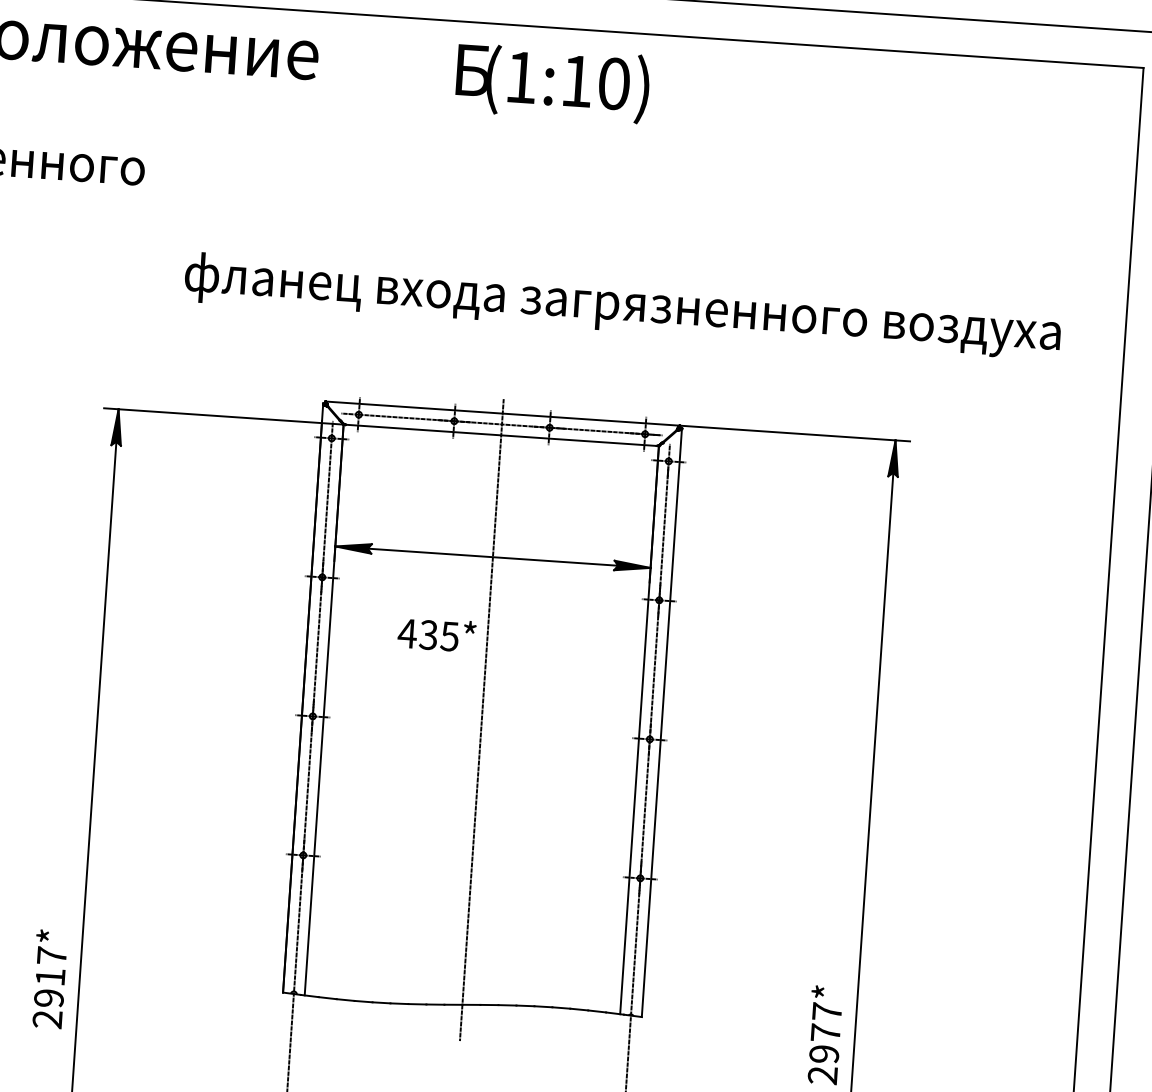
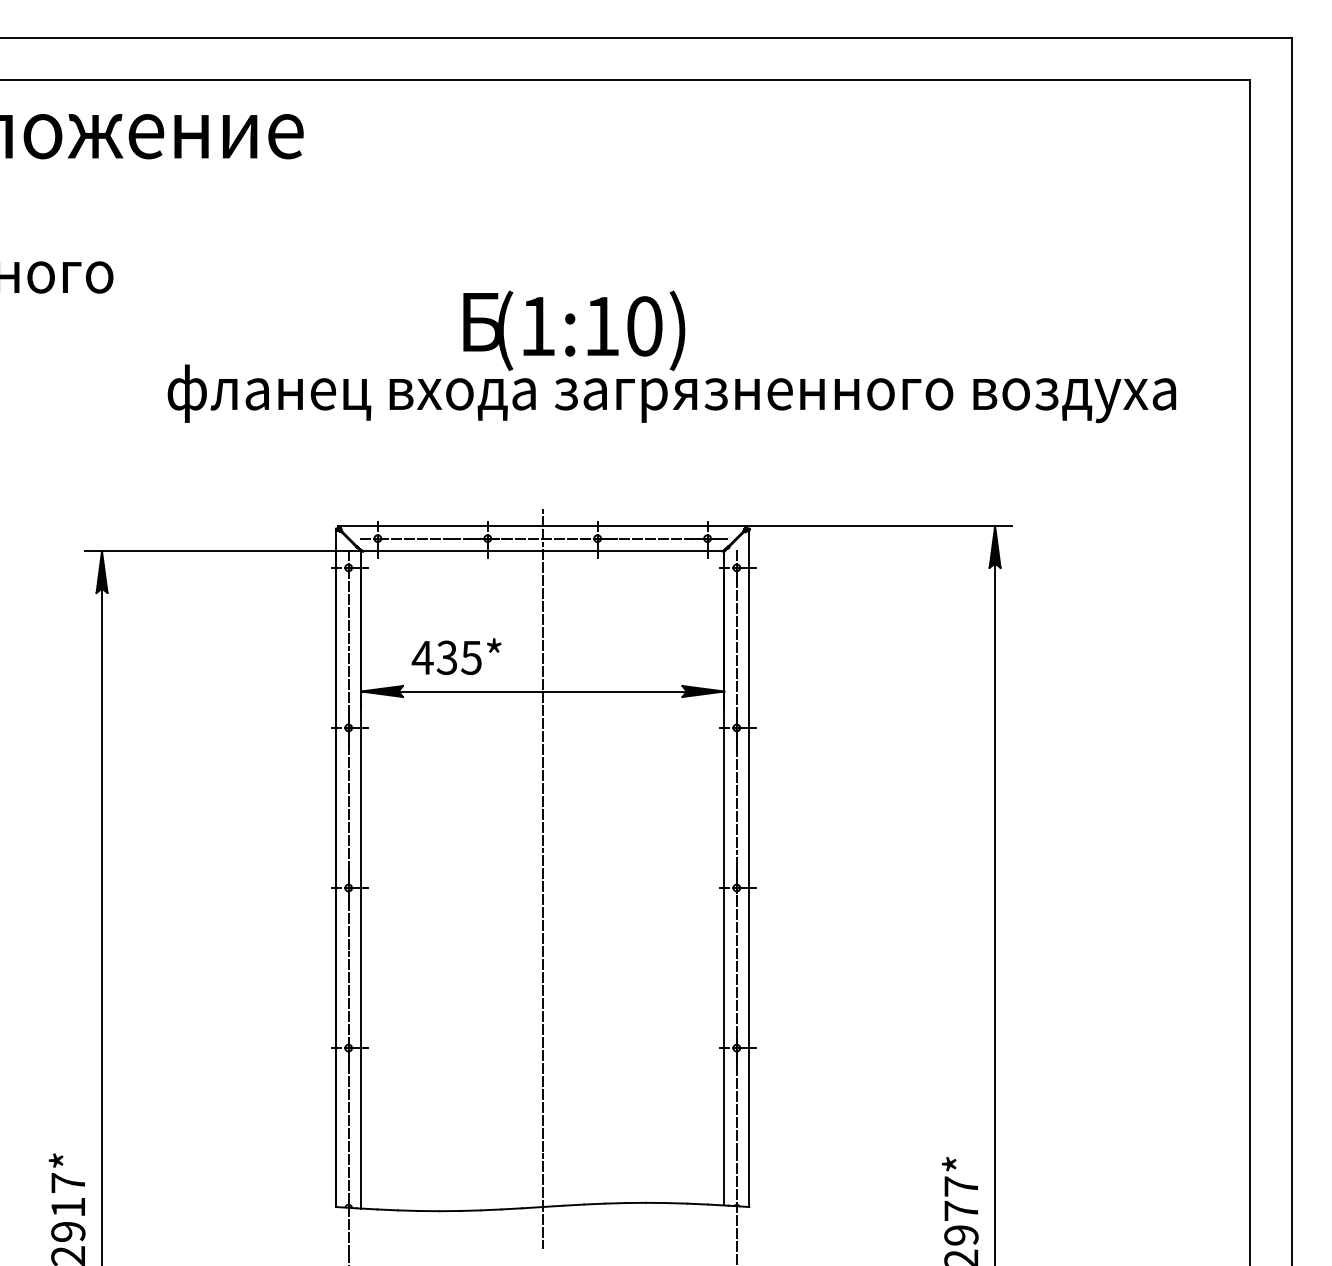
text: (553, 83) -> (574, 330), moved
text: (436, 634) -> (456, 656), moved

